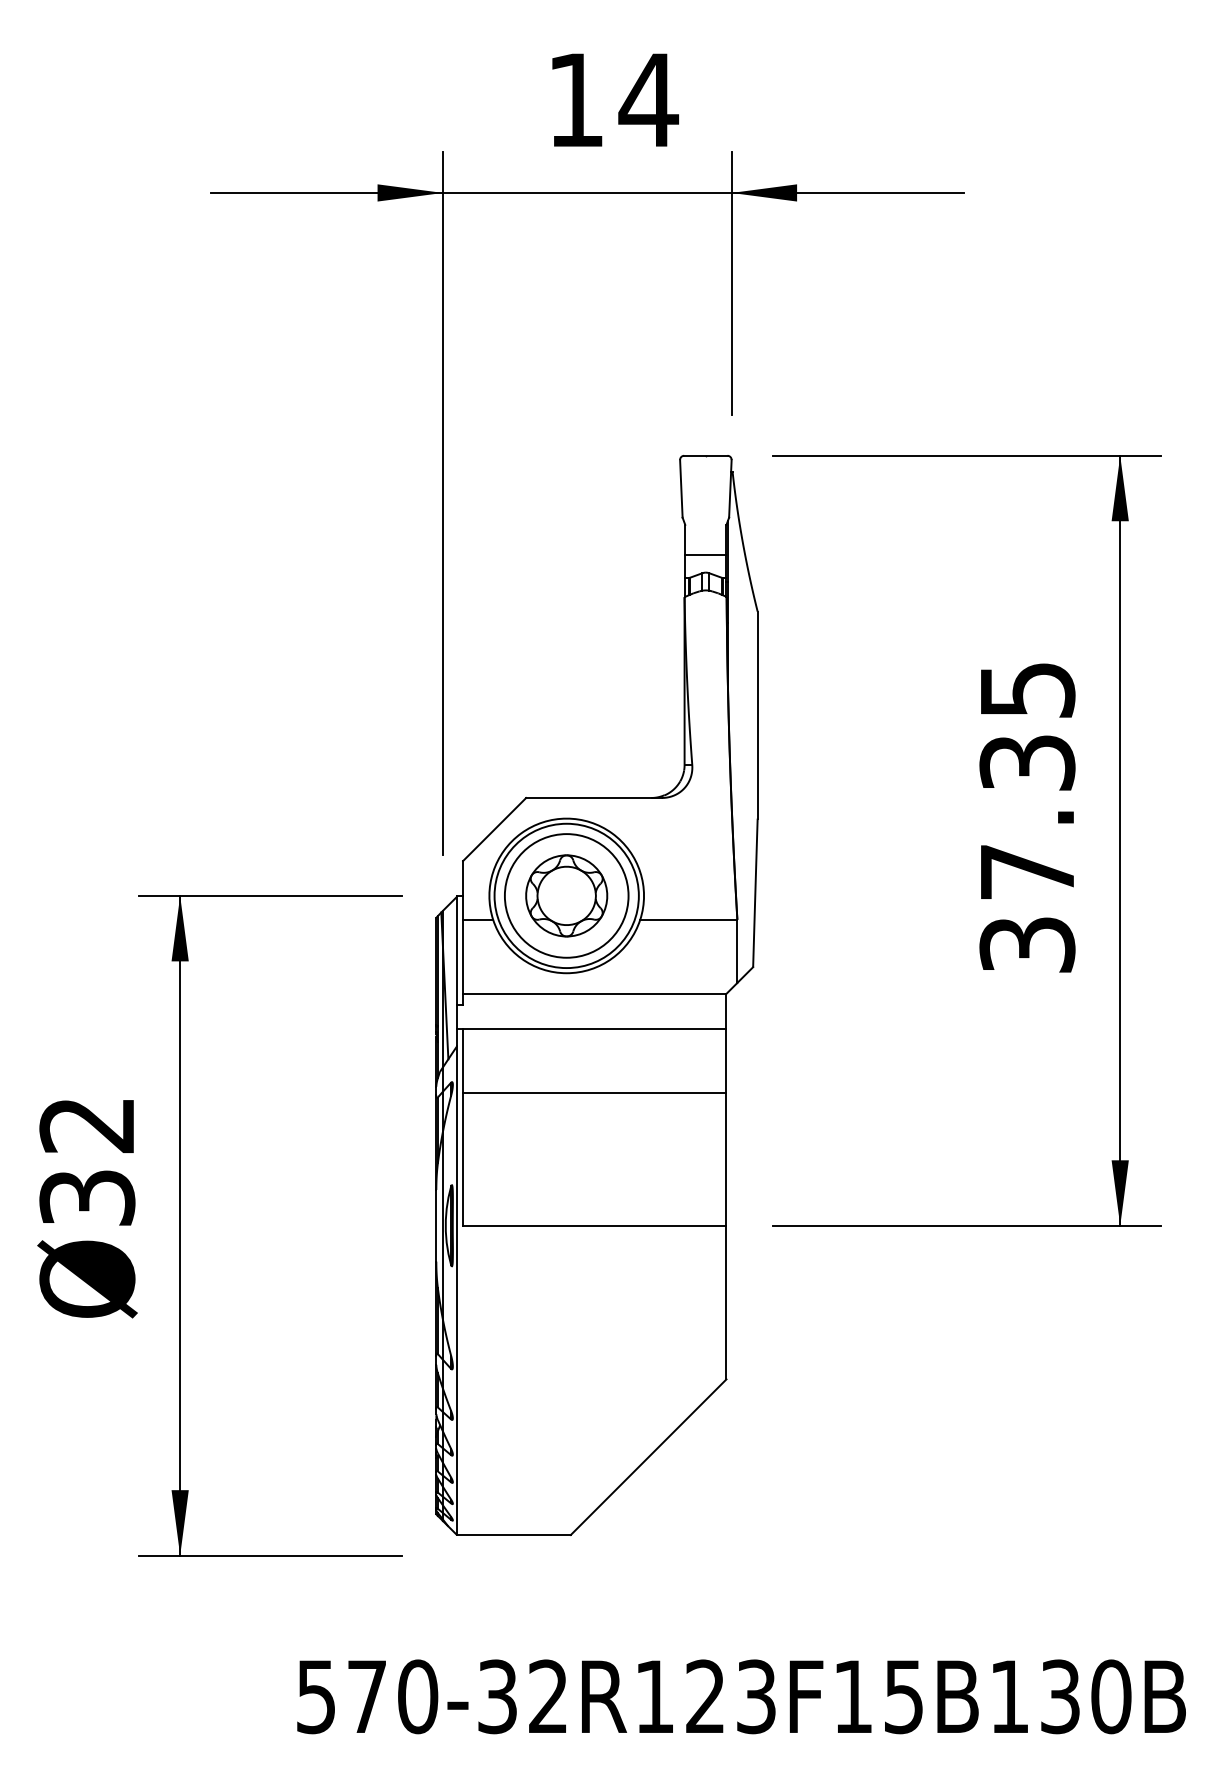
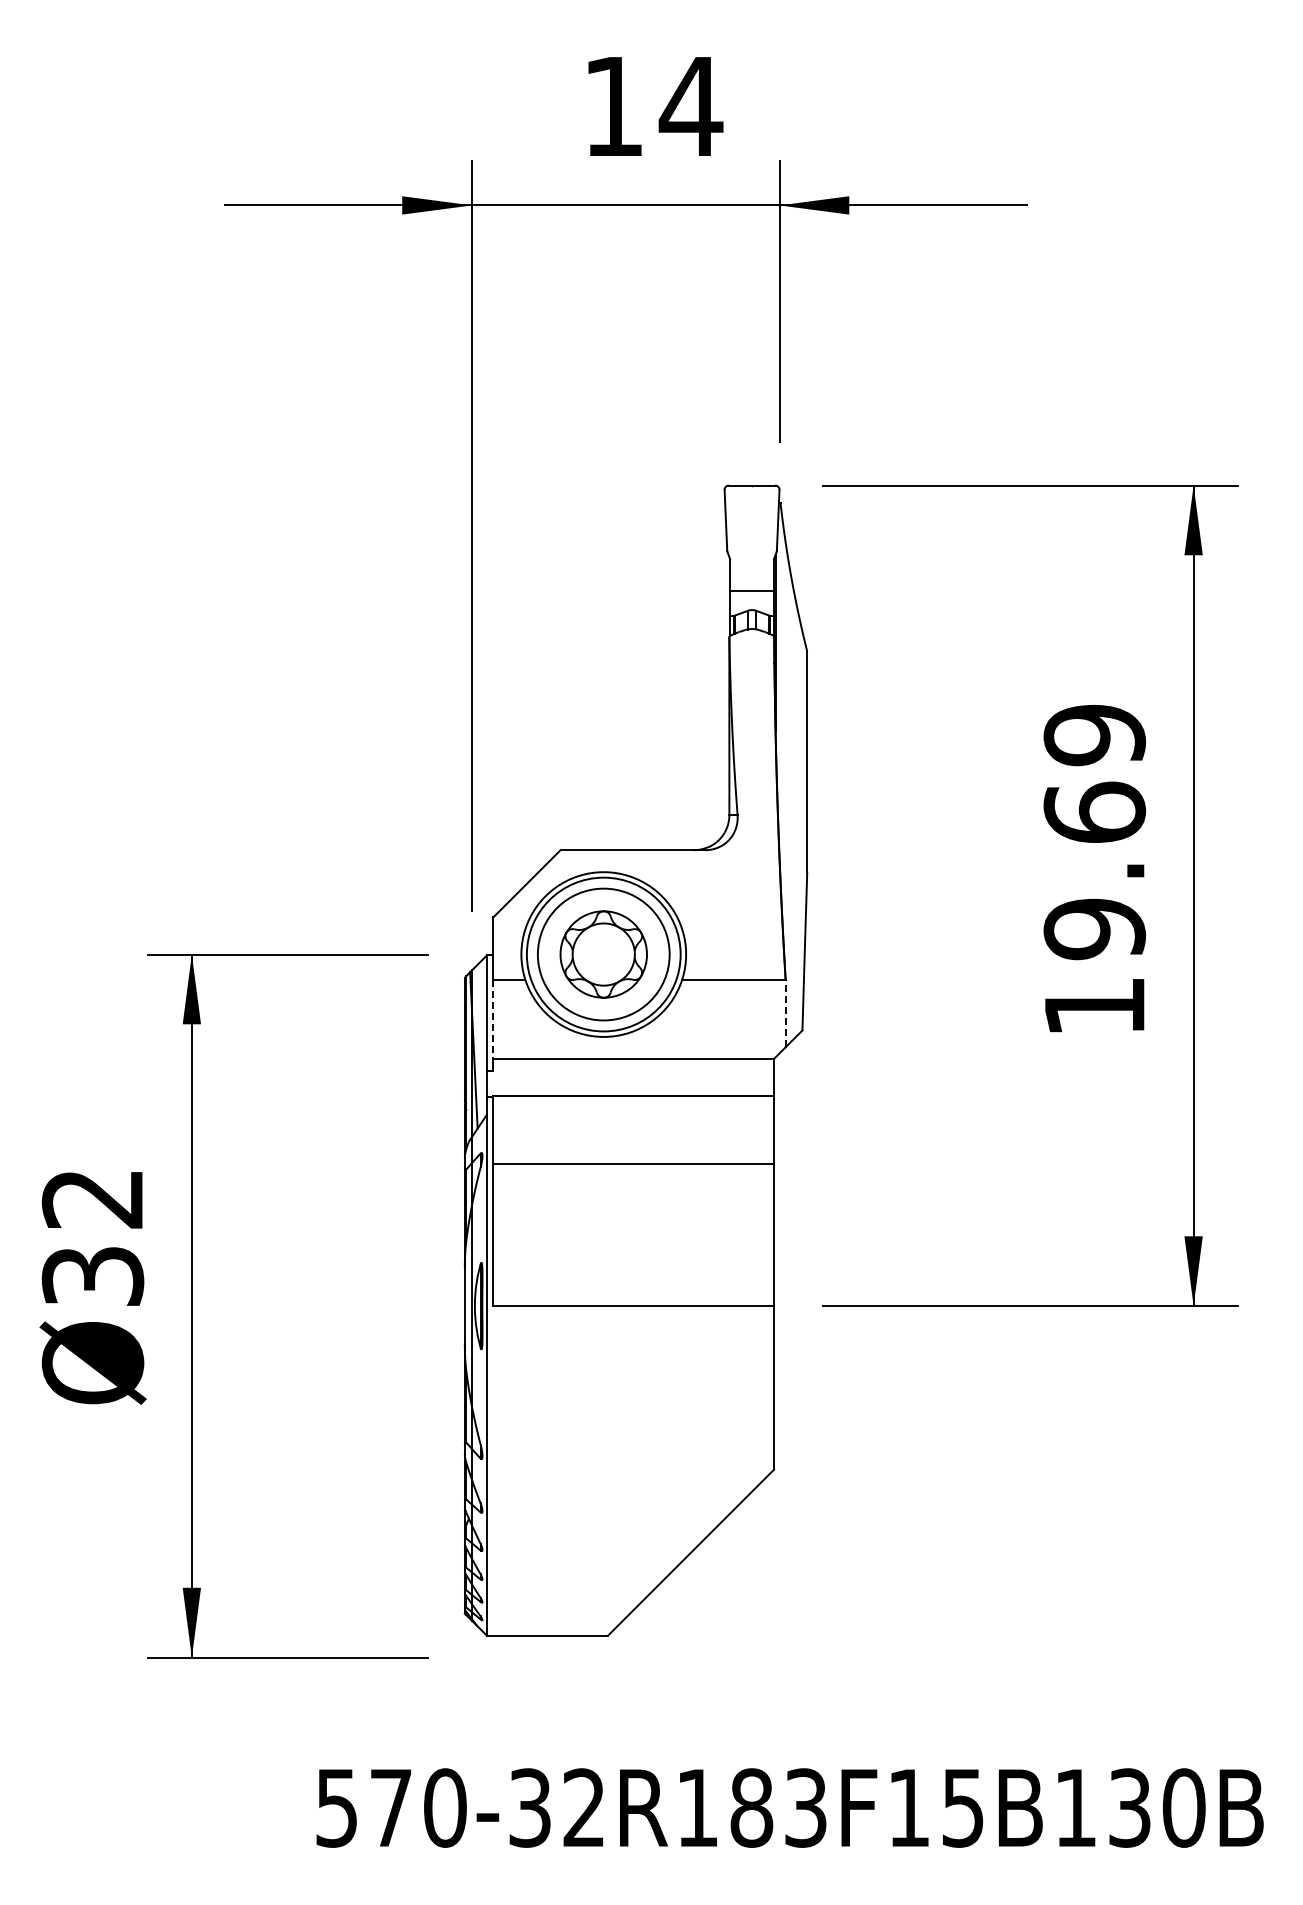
text: (1027, 817) -> (1094, 870), 37.35 -> 19.69
line: (737, 951) -> (785, 1013), solid -> dashed
line: (463, 956) -> (493, 1019), solid -> dashed
text: (705, 1696) -> (751, 1807), 570-32R123F15B130B -> 570-32R183F15B130B

